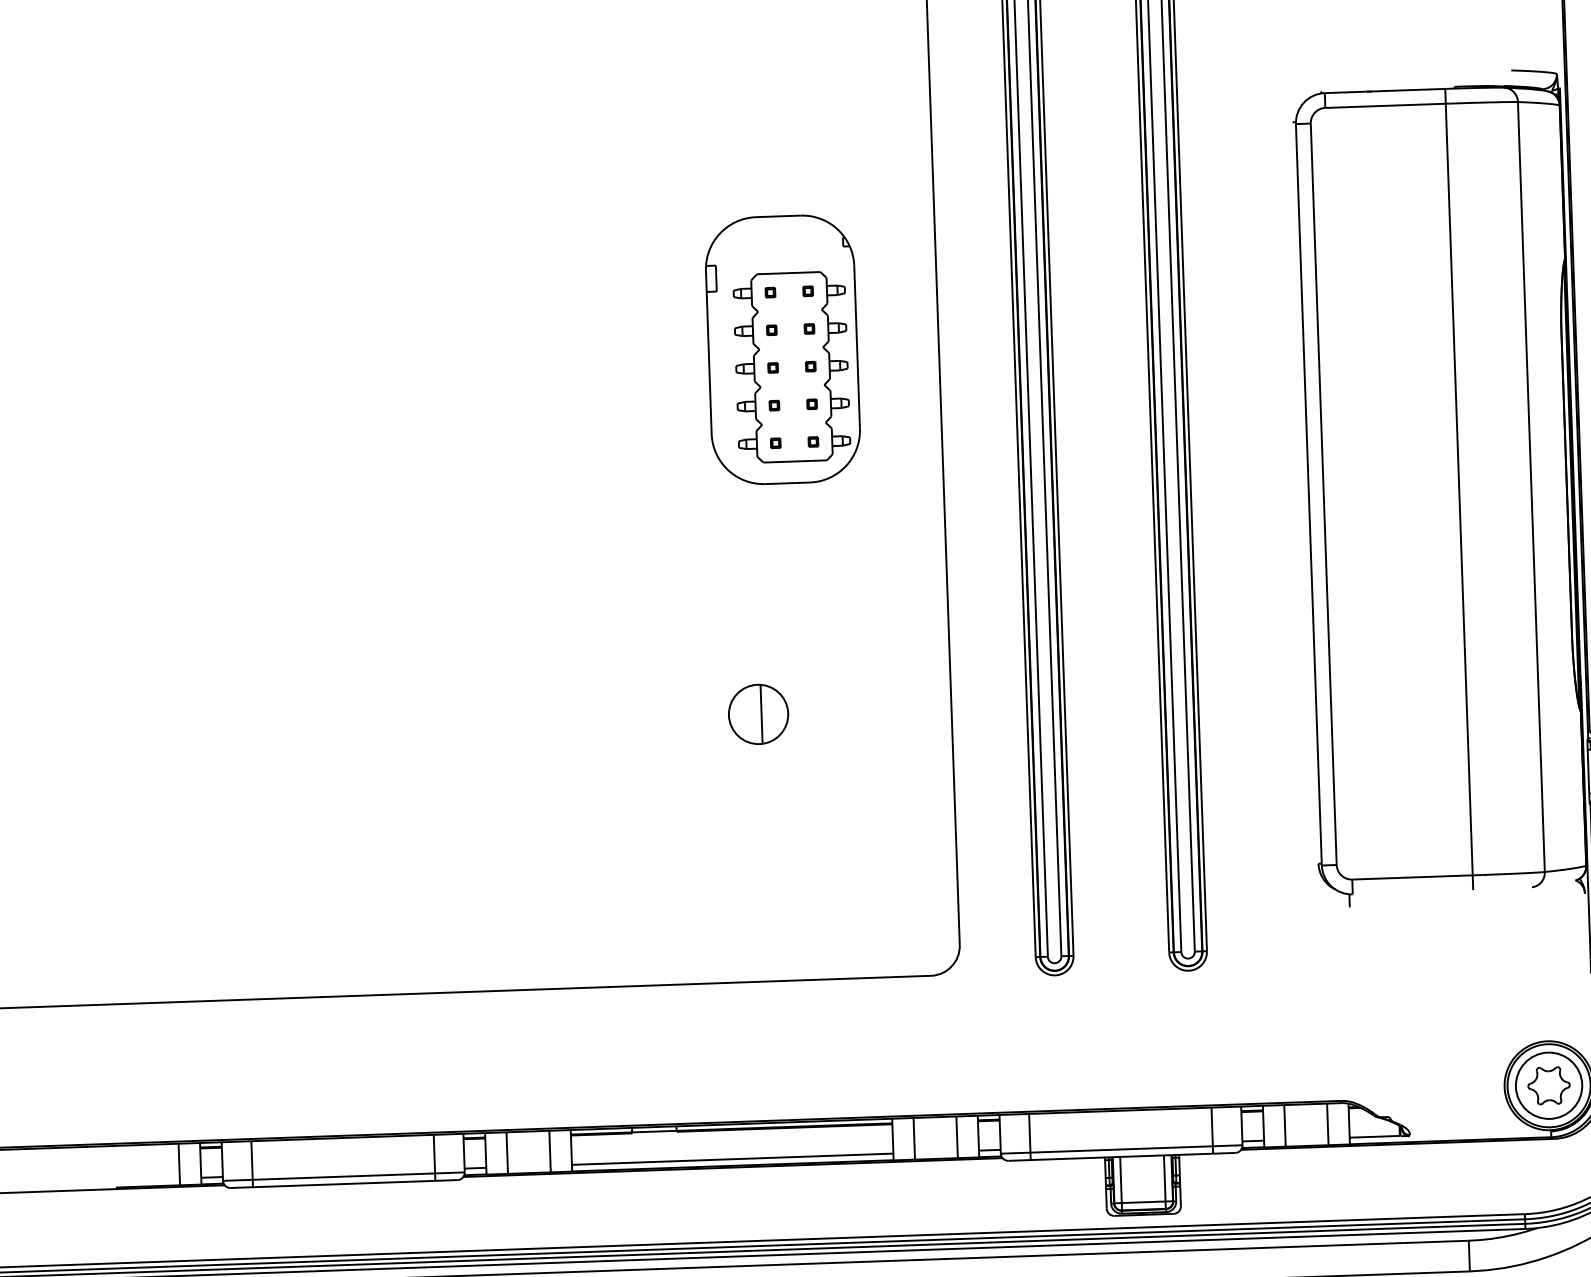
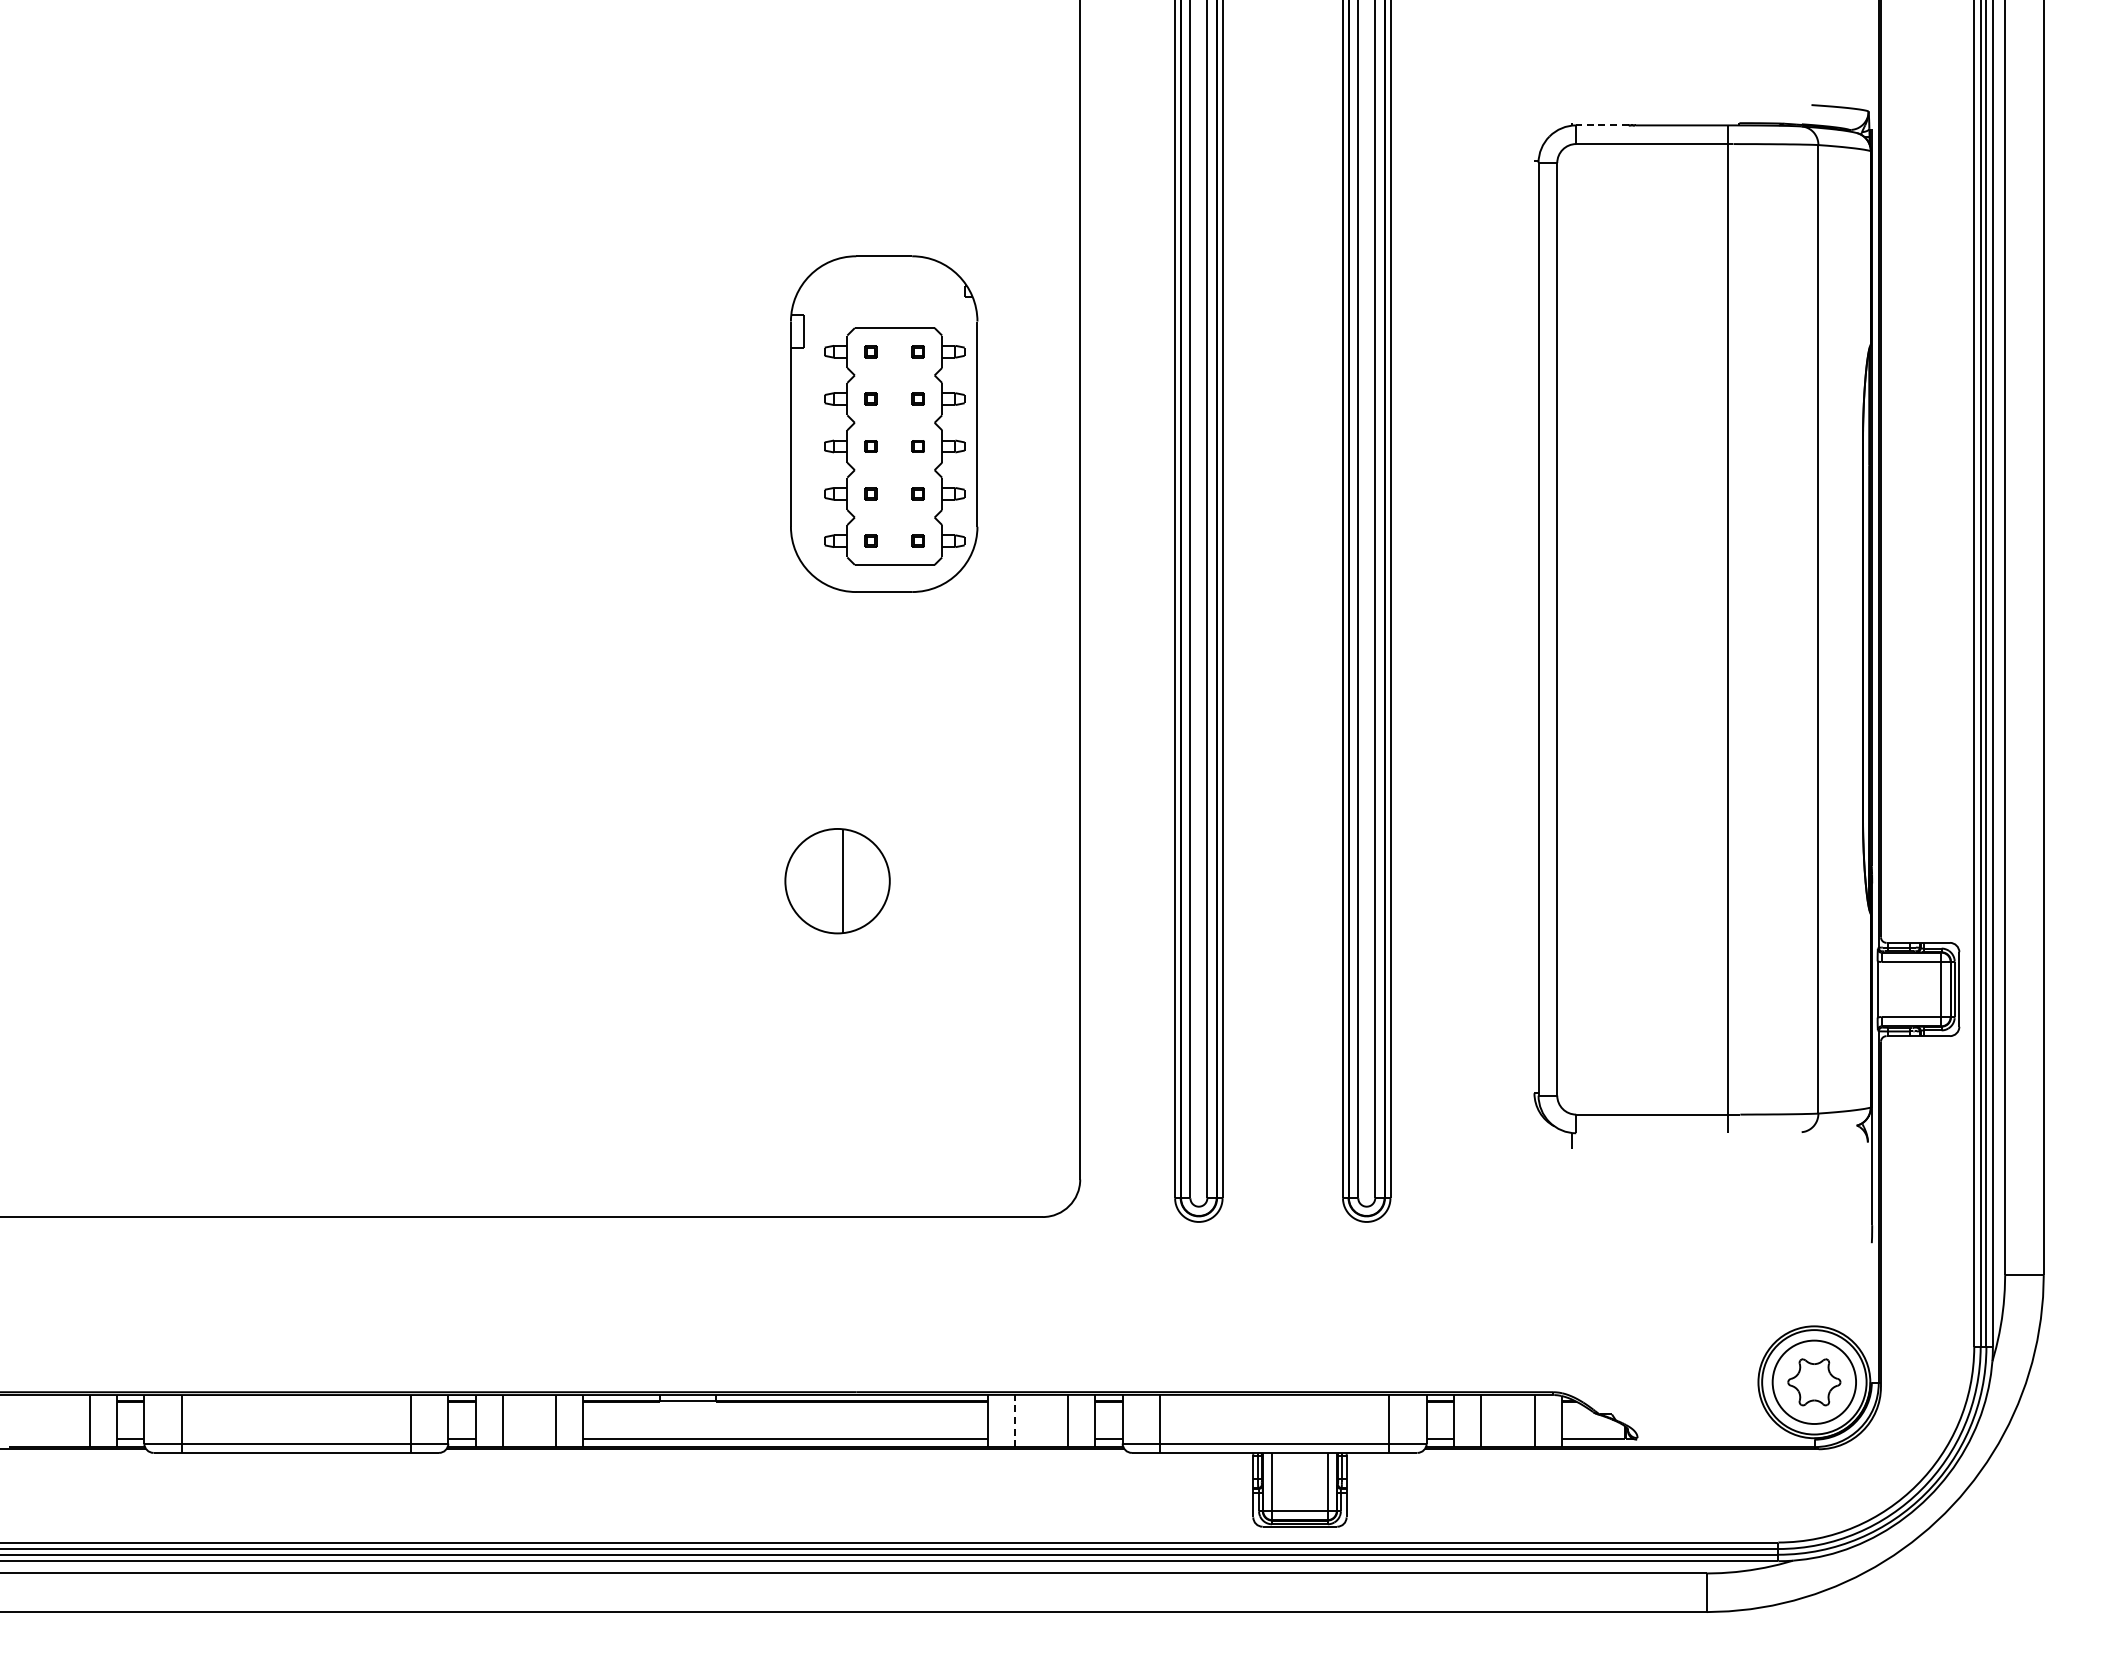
line: (1344, 92) -> (1601, 125), solid -> dashed
part: (758, 713) -> (837, 880), size x1.4
line: (914, 1138) -> (1014, 1420), solid -> dashed

